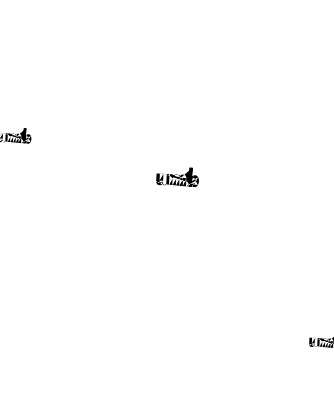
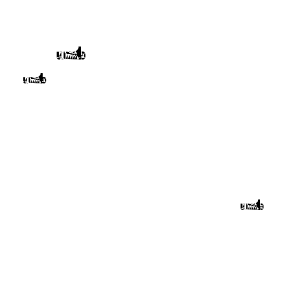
part: (176, 175) -> (70, 52), moved

